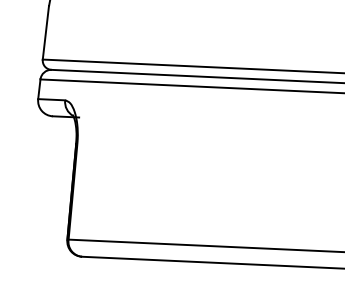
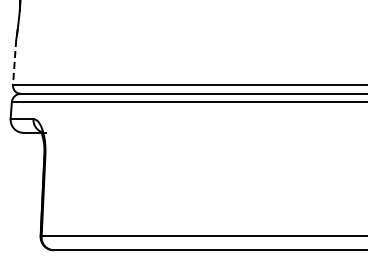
line: (45, 32) -> (14, 62), solid -> dashed

